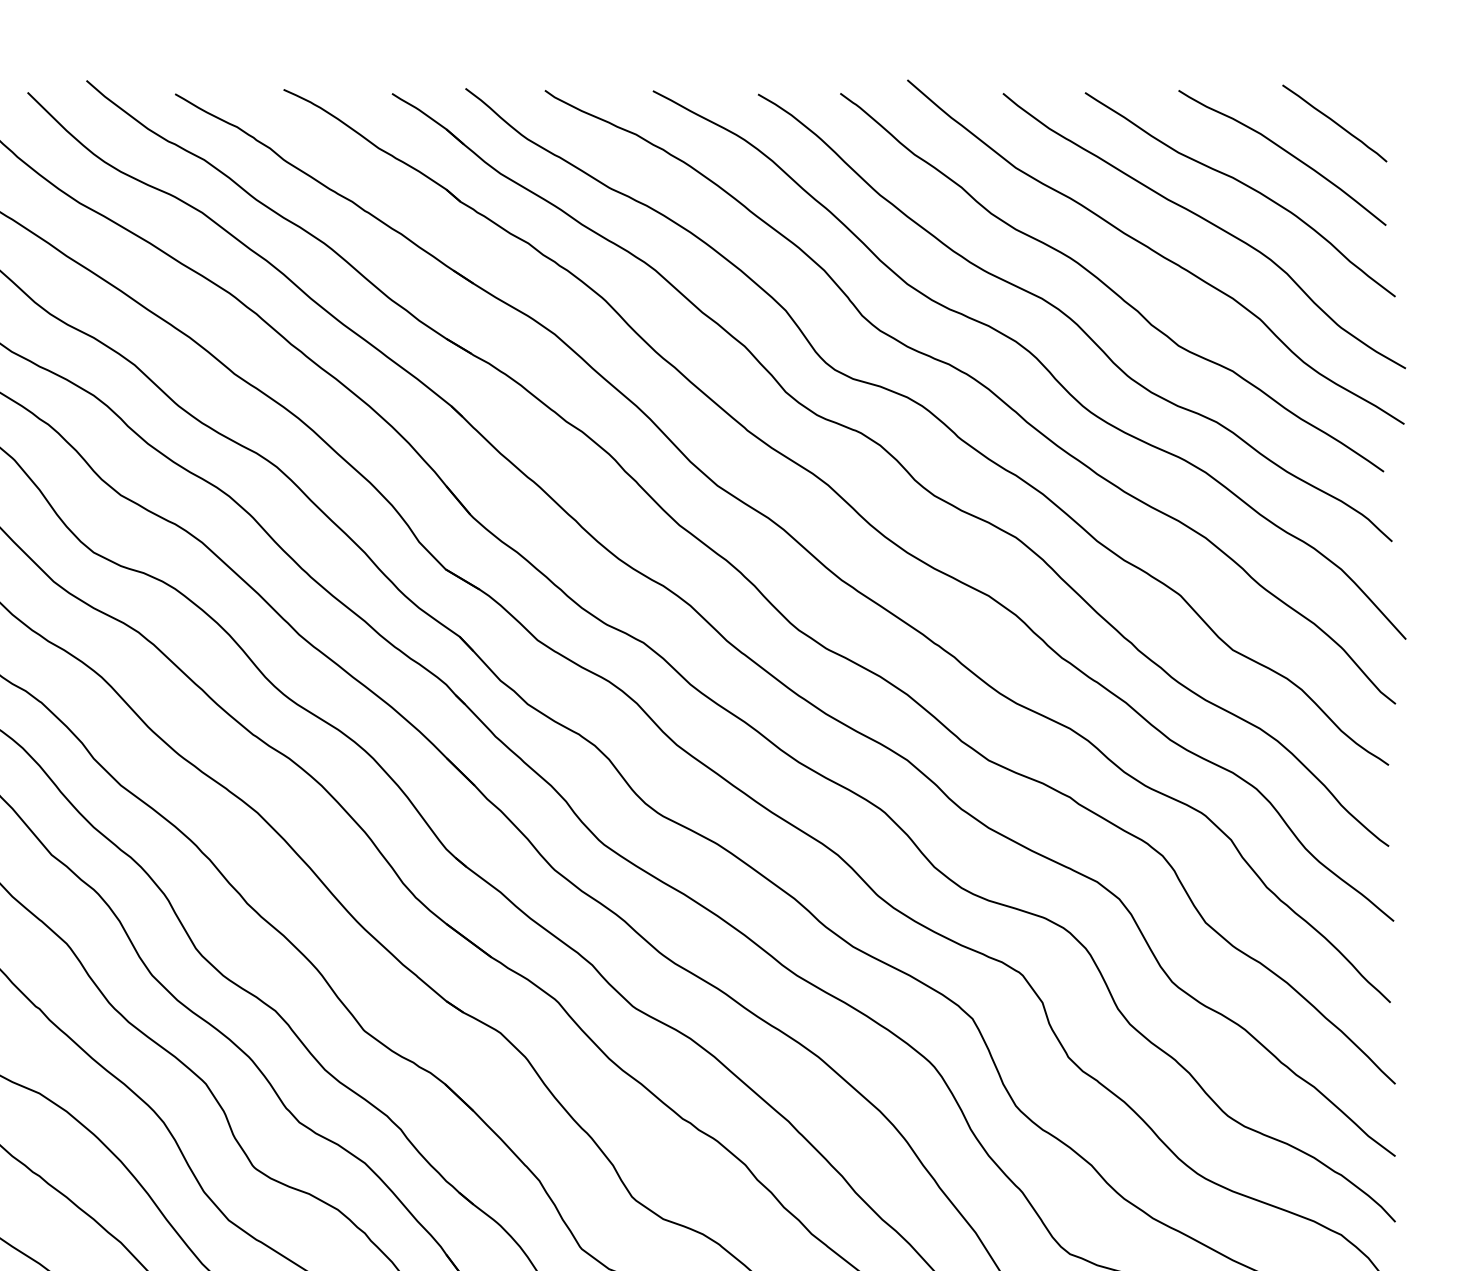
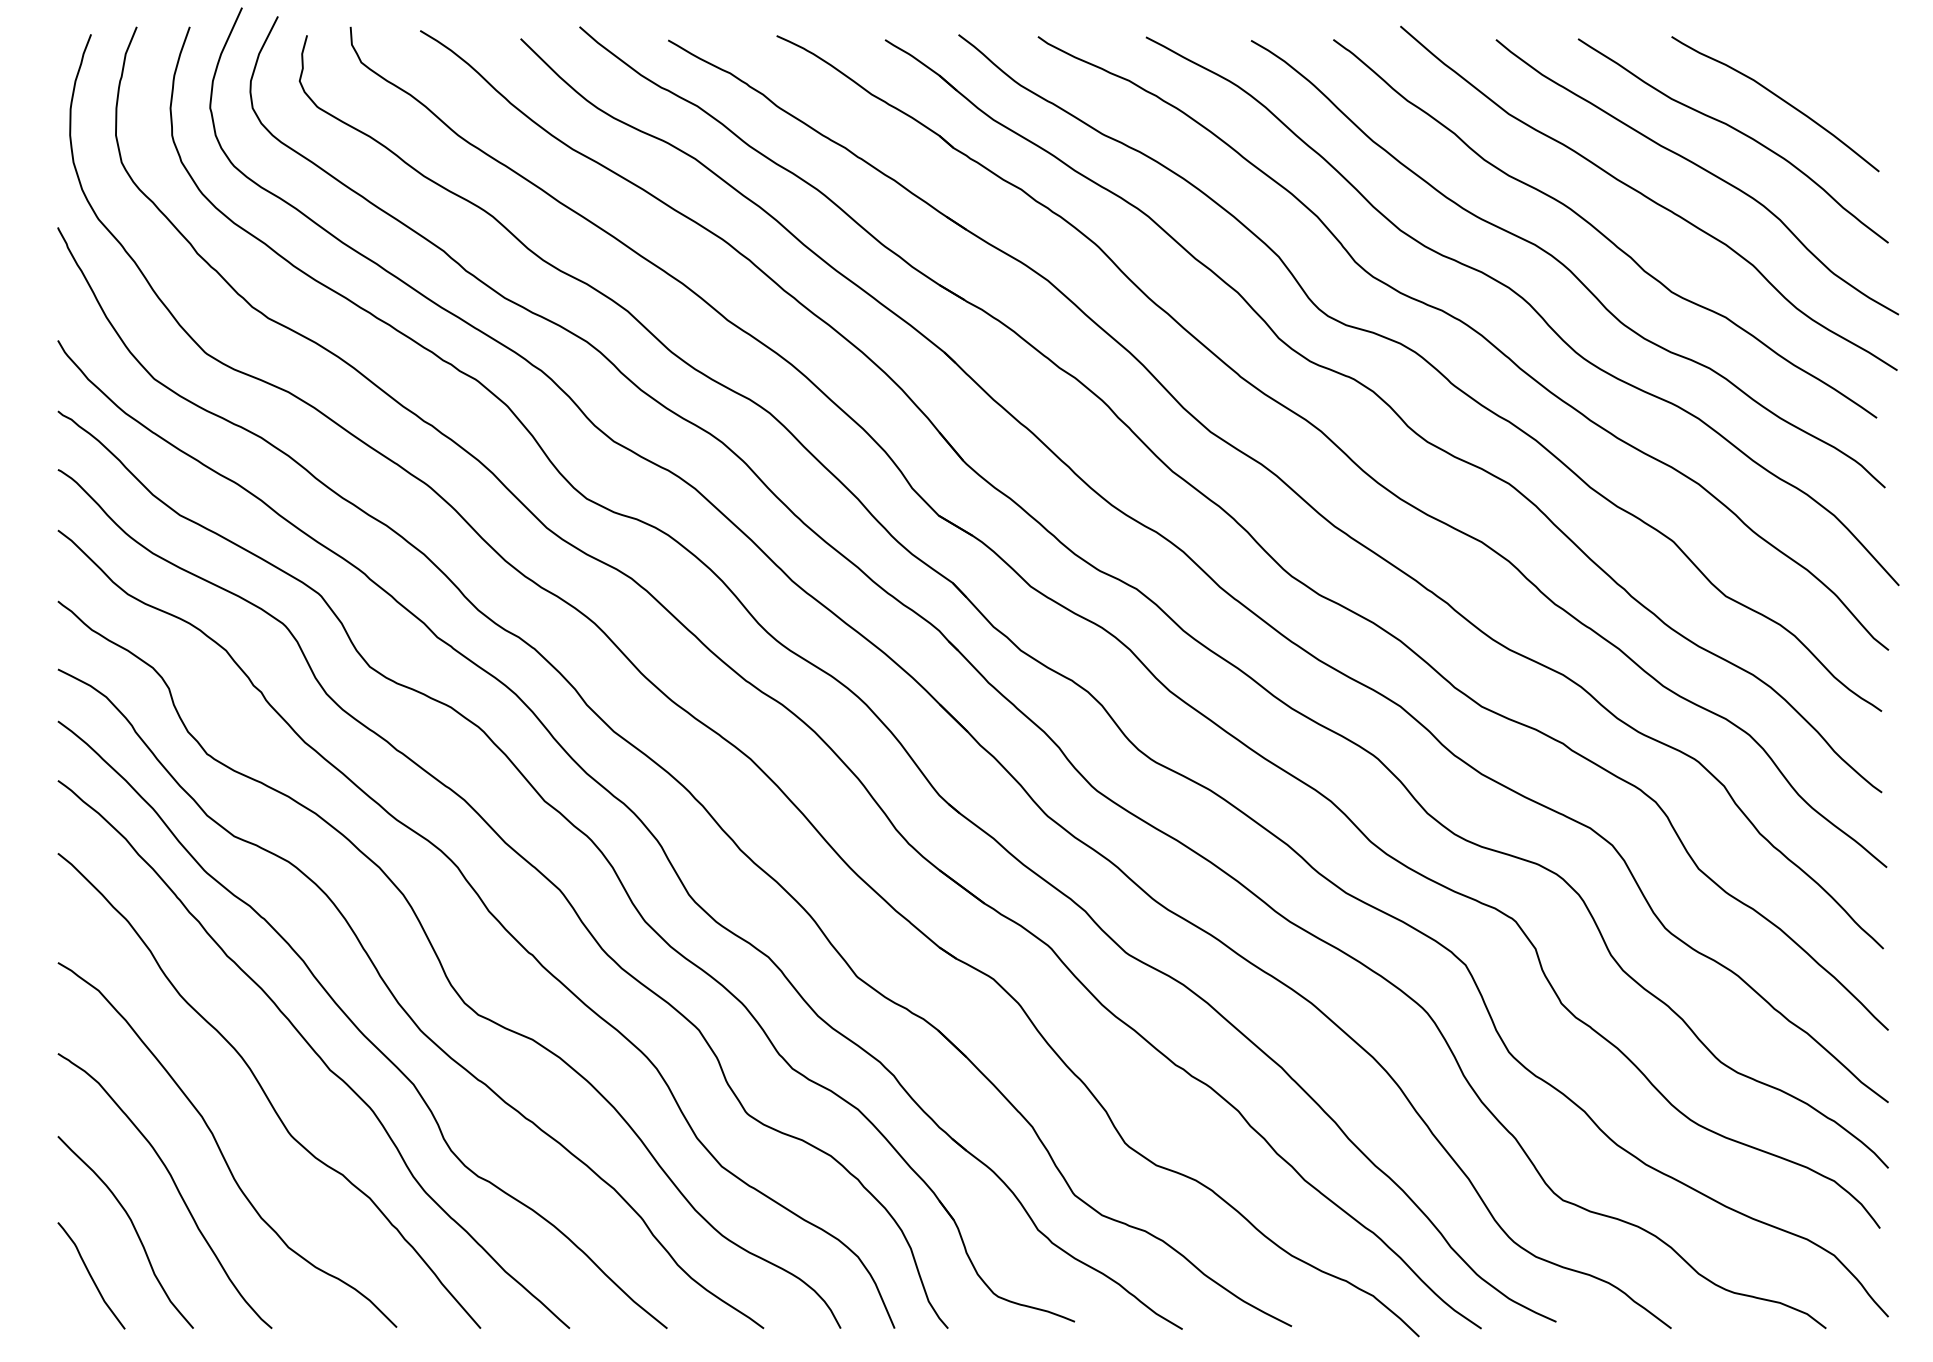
curve: (1334, 123) -> (1827, 69), removed

